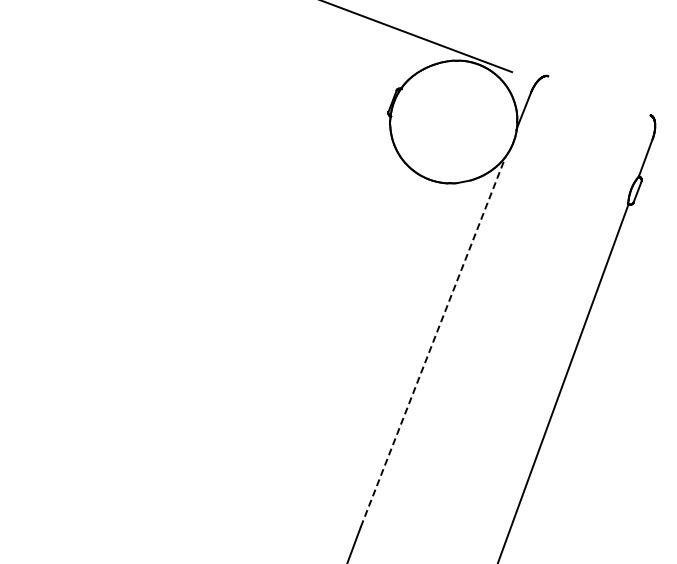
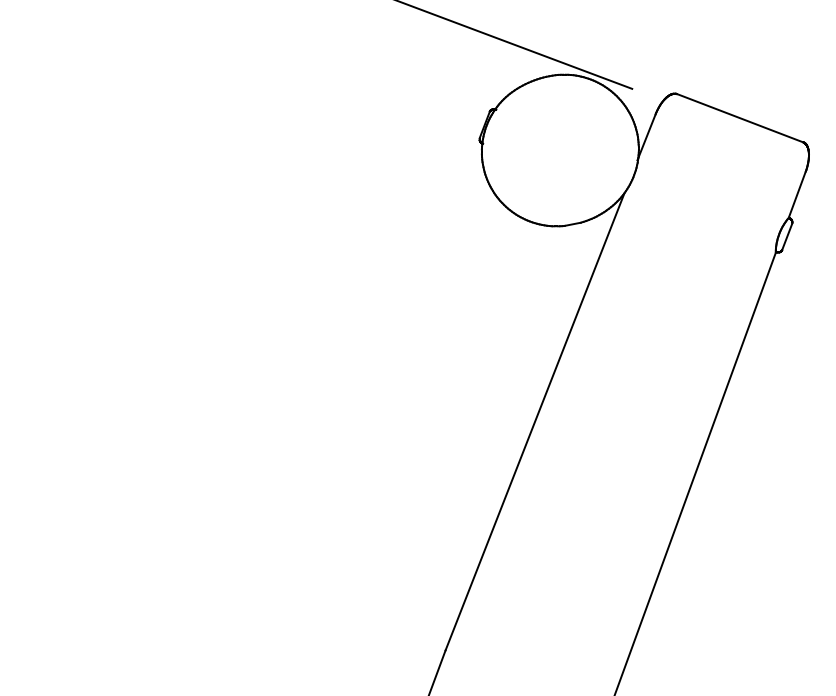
line: (599, 95) -> (740, 117), added
line: (433, 341) -> (535, 421), dashed -> solid

